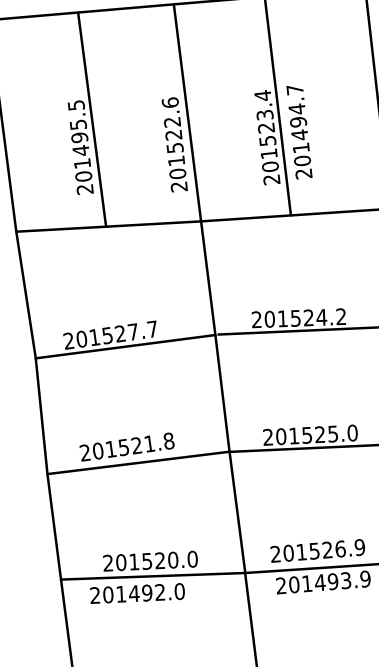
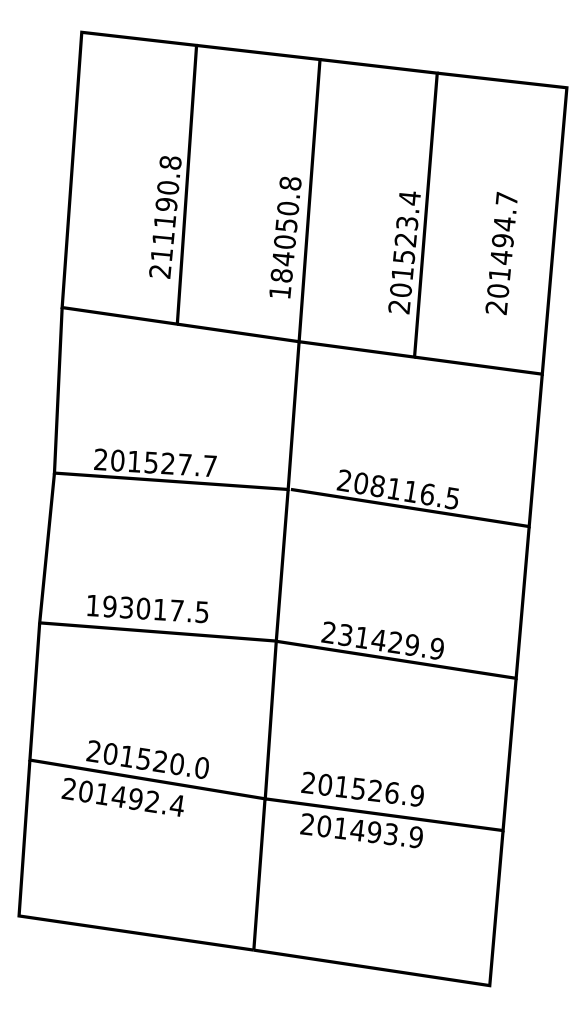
text: (299, 132) -> (501, 253), moved
text: (79, 140) -> (165, 208), 201495.5 -> 211190.8
text: (174, 144) -> (285, 237), 201522.6 -> 184050.8
text: (311, 318) -> (414, 492), 201524.2 -> 208116.5
text: (316, 434) -> (390, 641), 201525.0 -> 231429.9
text: (126, 446) -> (147, 608), 201521.8 -> 193017.5
text: (179, 591) -> (176, 805), 201492.0 -> 201492.4

